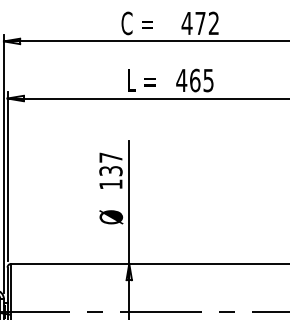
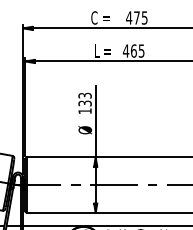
text: (213, 22) -> (144, 17), 472 -> 475
text: (109, 157) -> (84, 95), 137 -> 133

